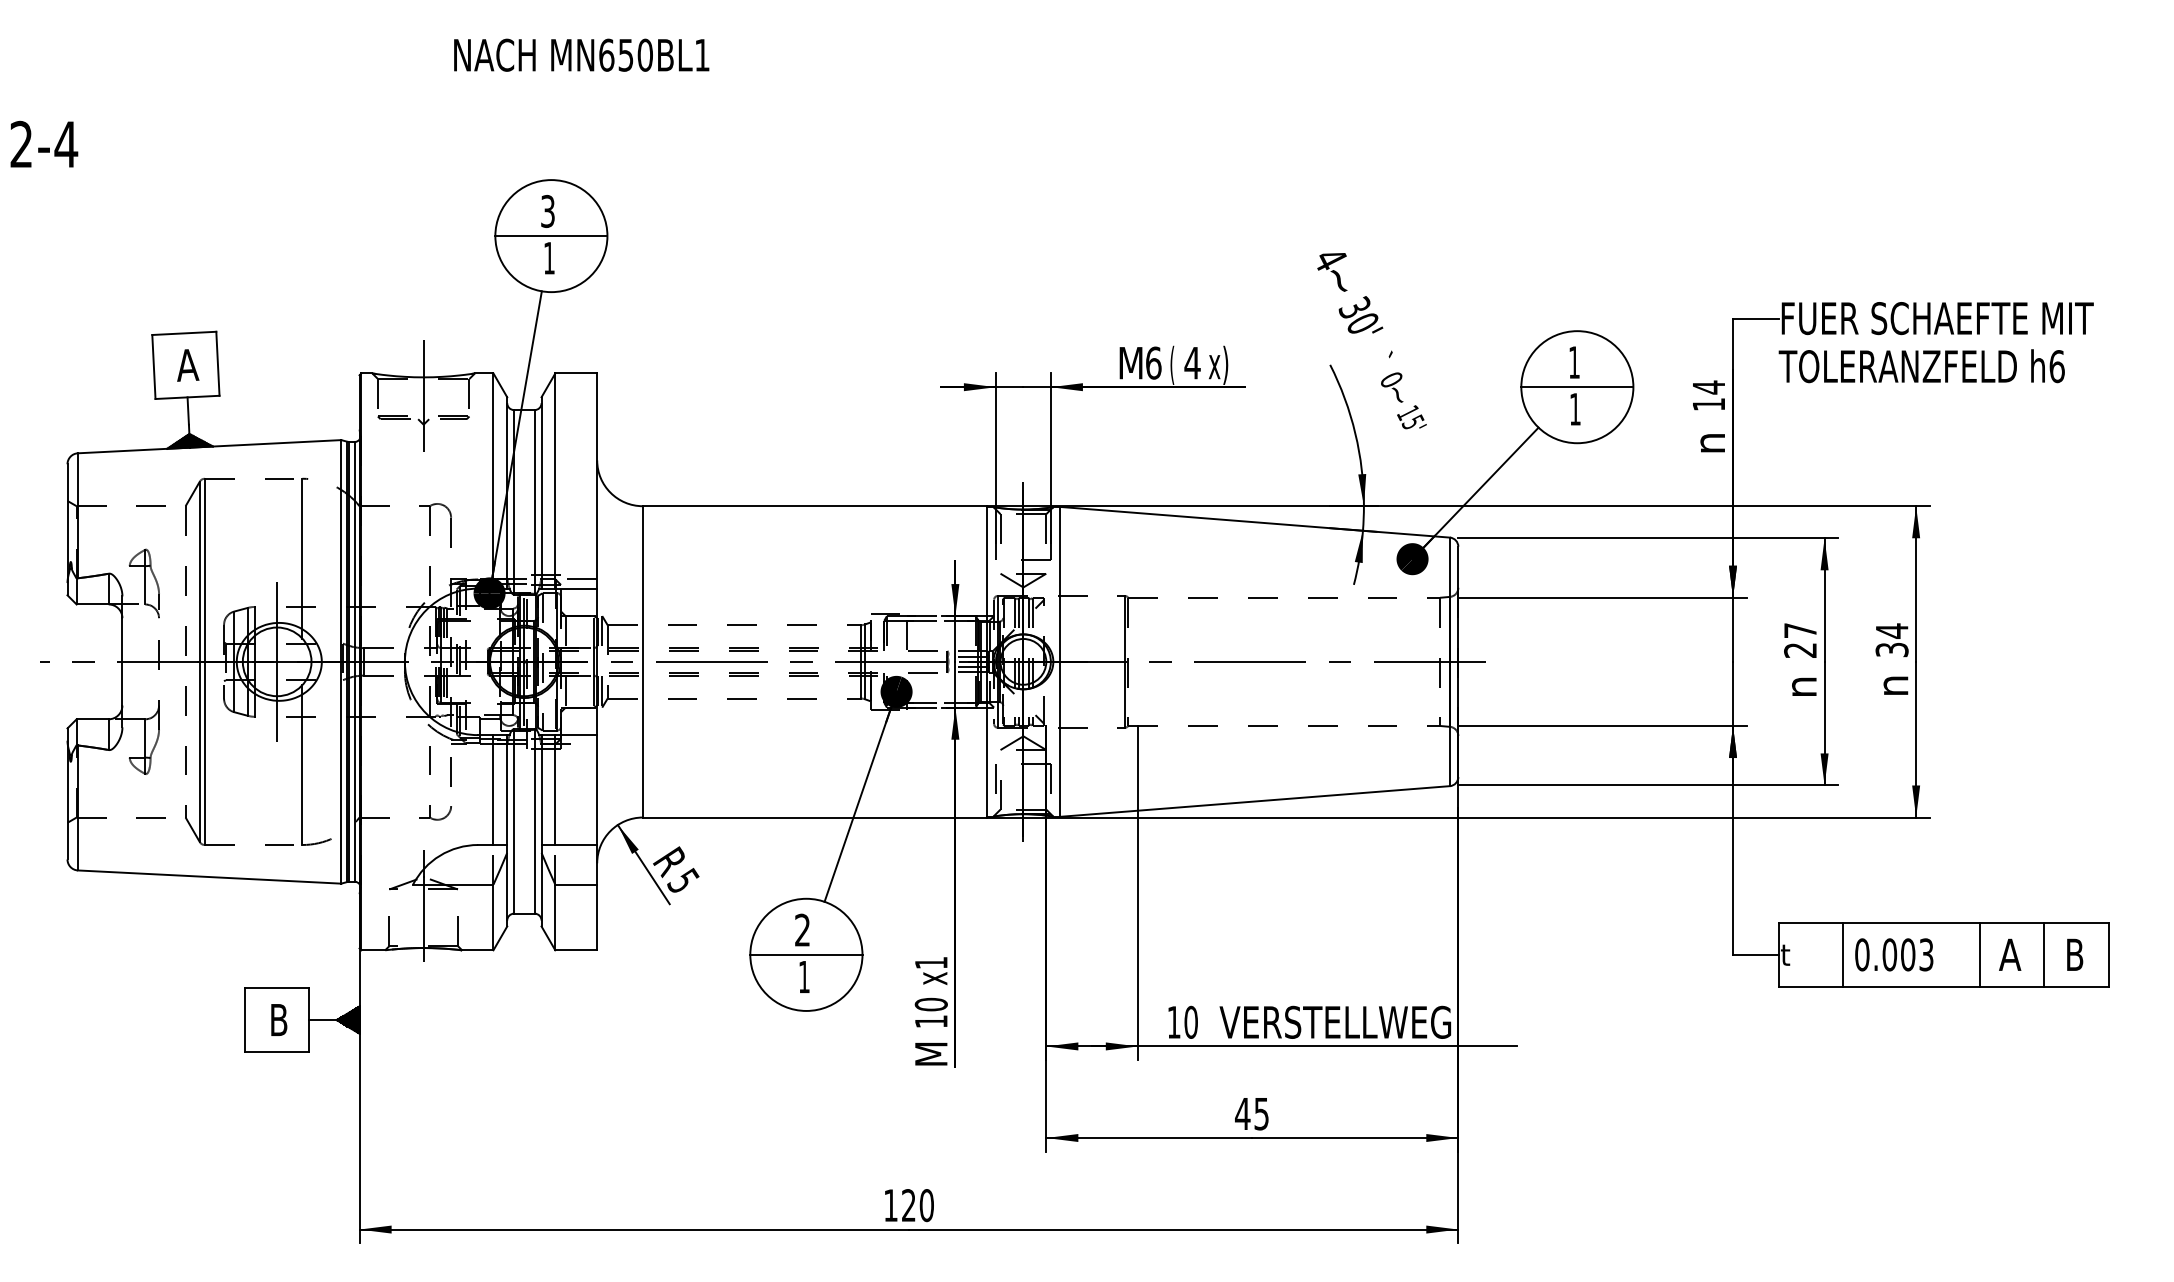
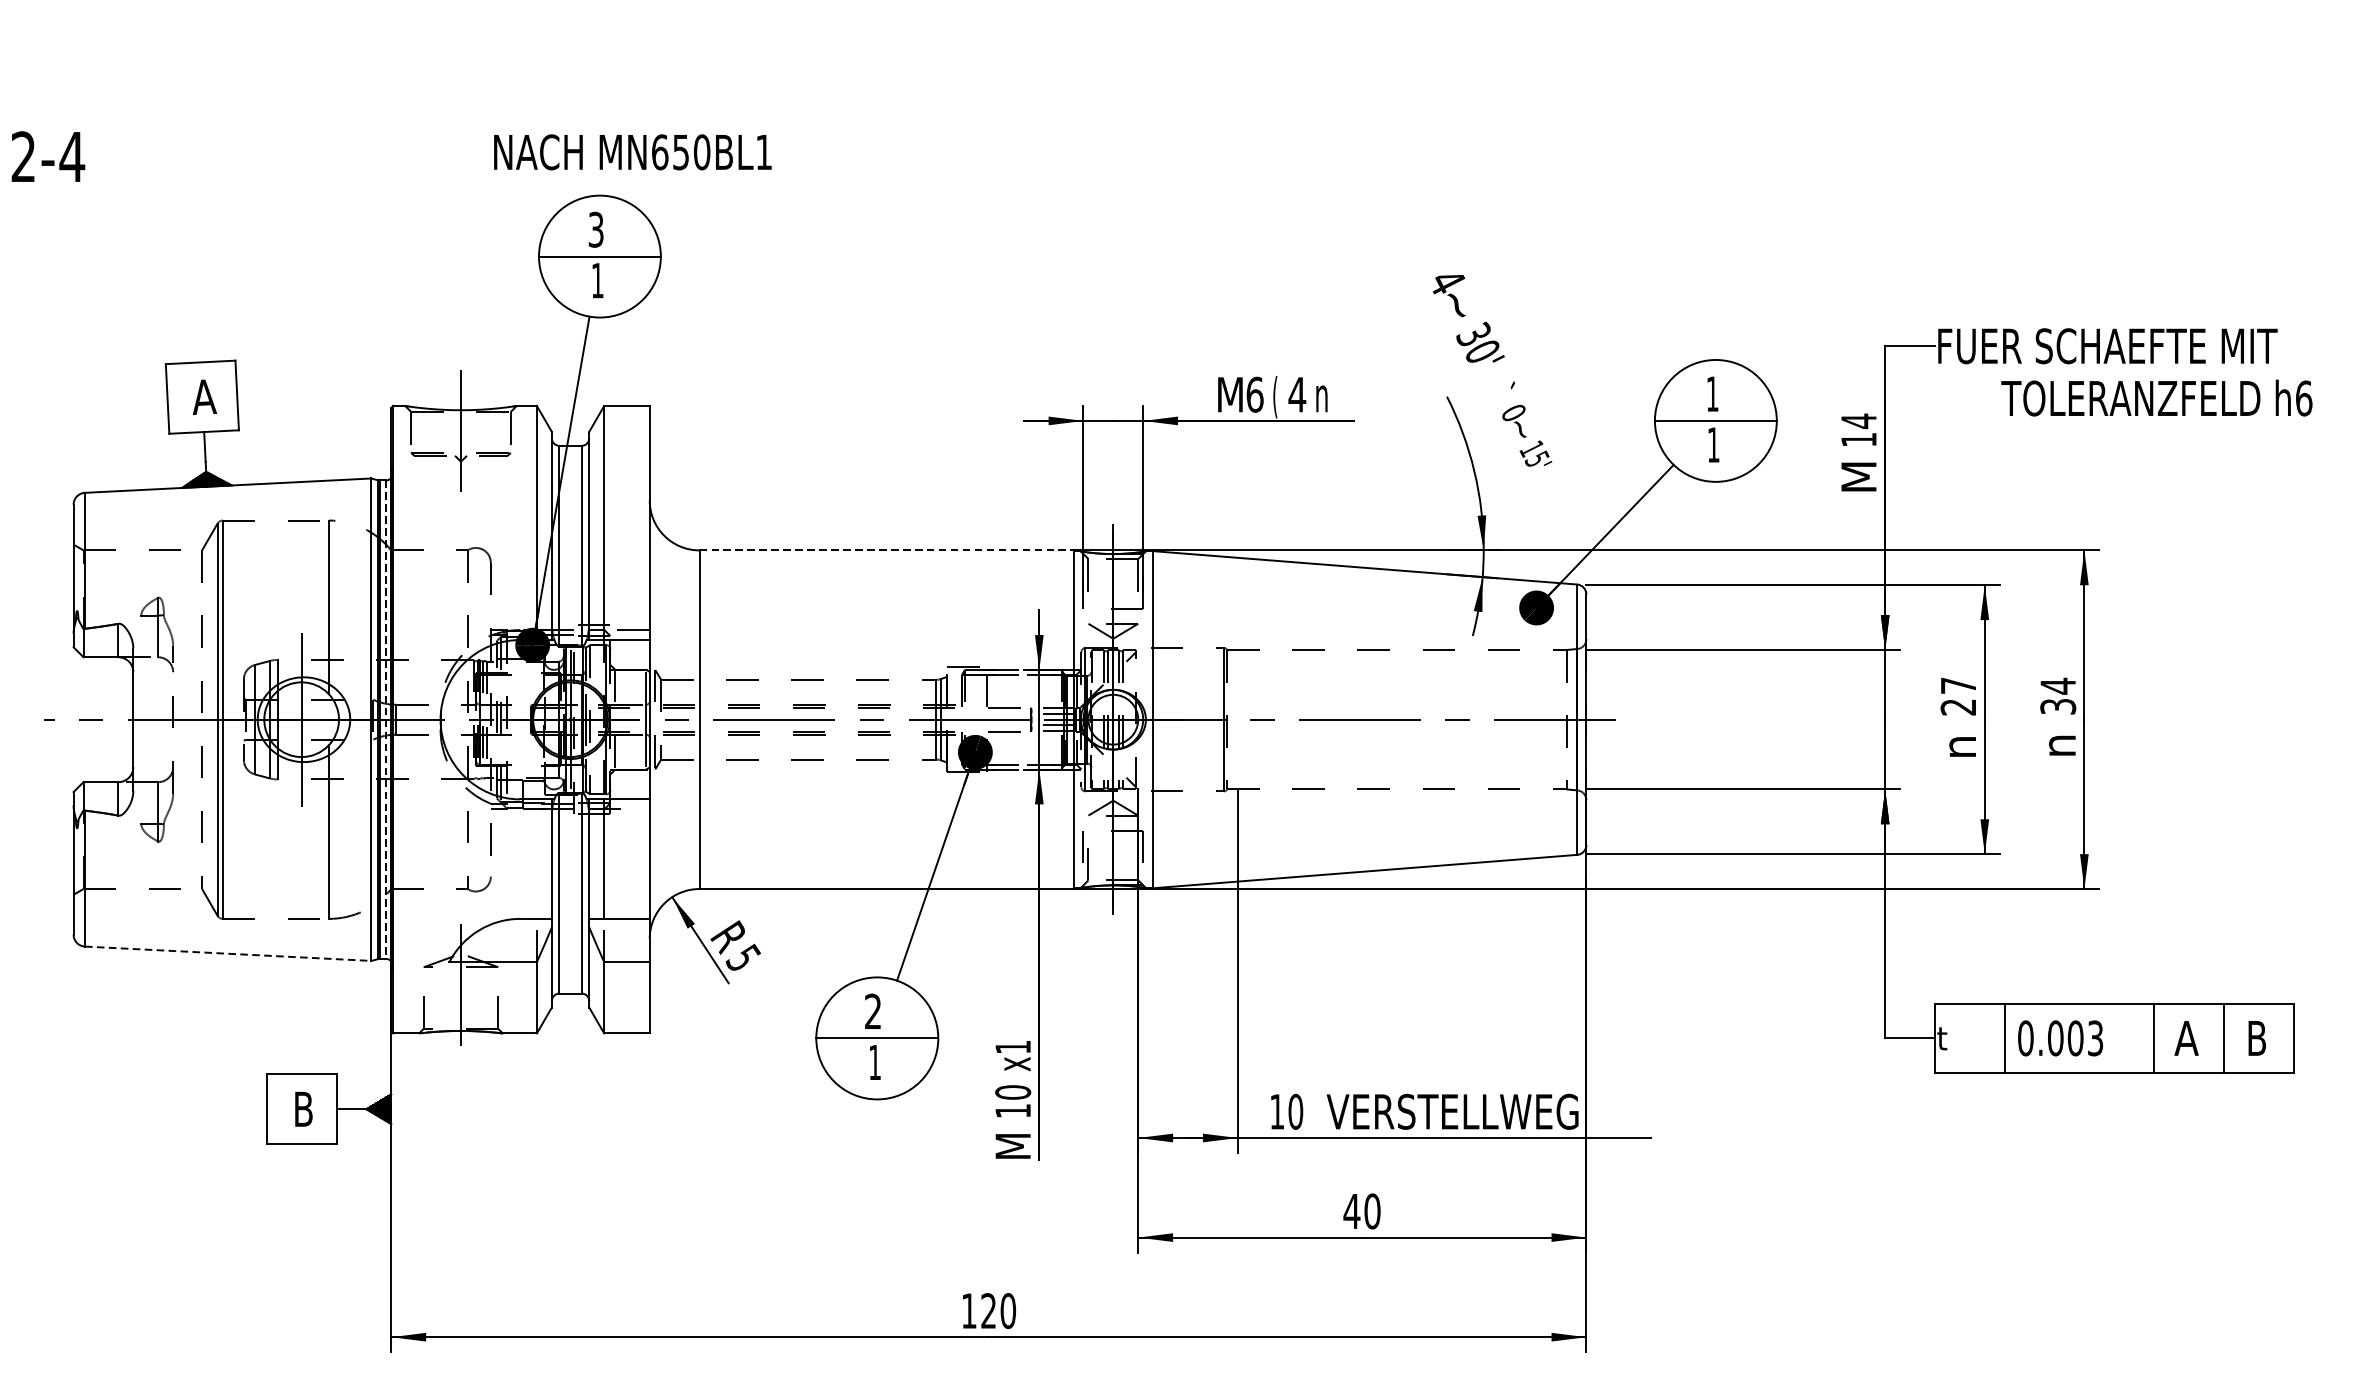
text: (581, 54) -> (632, 151), moved
text: (1218, 364) -> (1325, 396), x) -> n
text: (1921, 366) -> (2156, 398), moved
text: (1708, 438) -> (1858, 476), n -> M
line: (814, 506) -> (886, 550), solid -> dashed
line: (355, 661) -> (386, 719), solid -> dashed
line: (493, 790) -> (536, 859), removed
line: (209, 877) -> (228, 954), solid -> dashed
text: (1261, 1113) -> (1372, 1210), 45 -> 40

